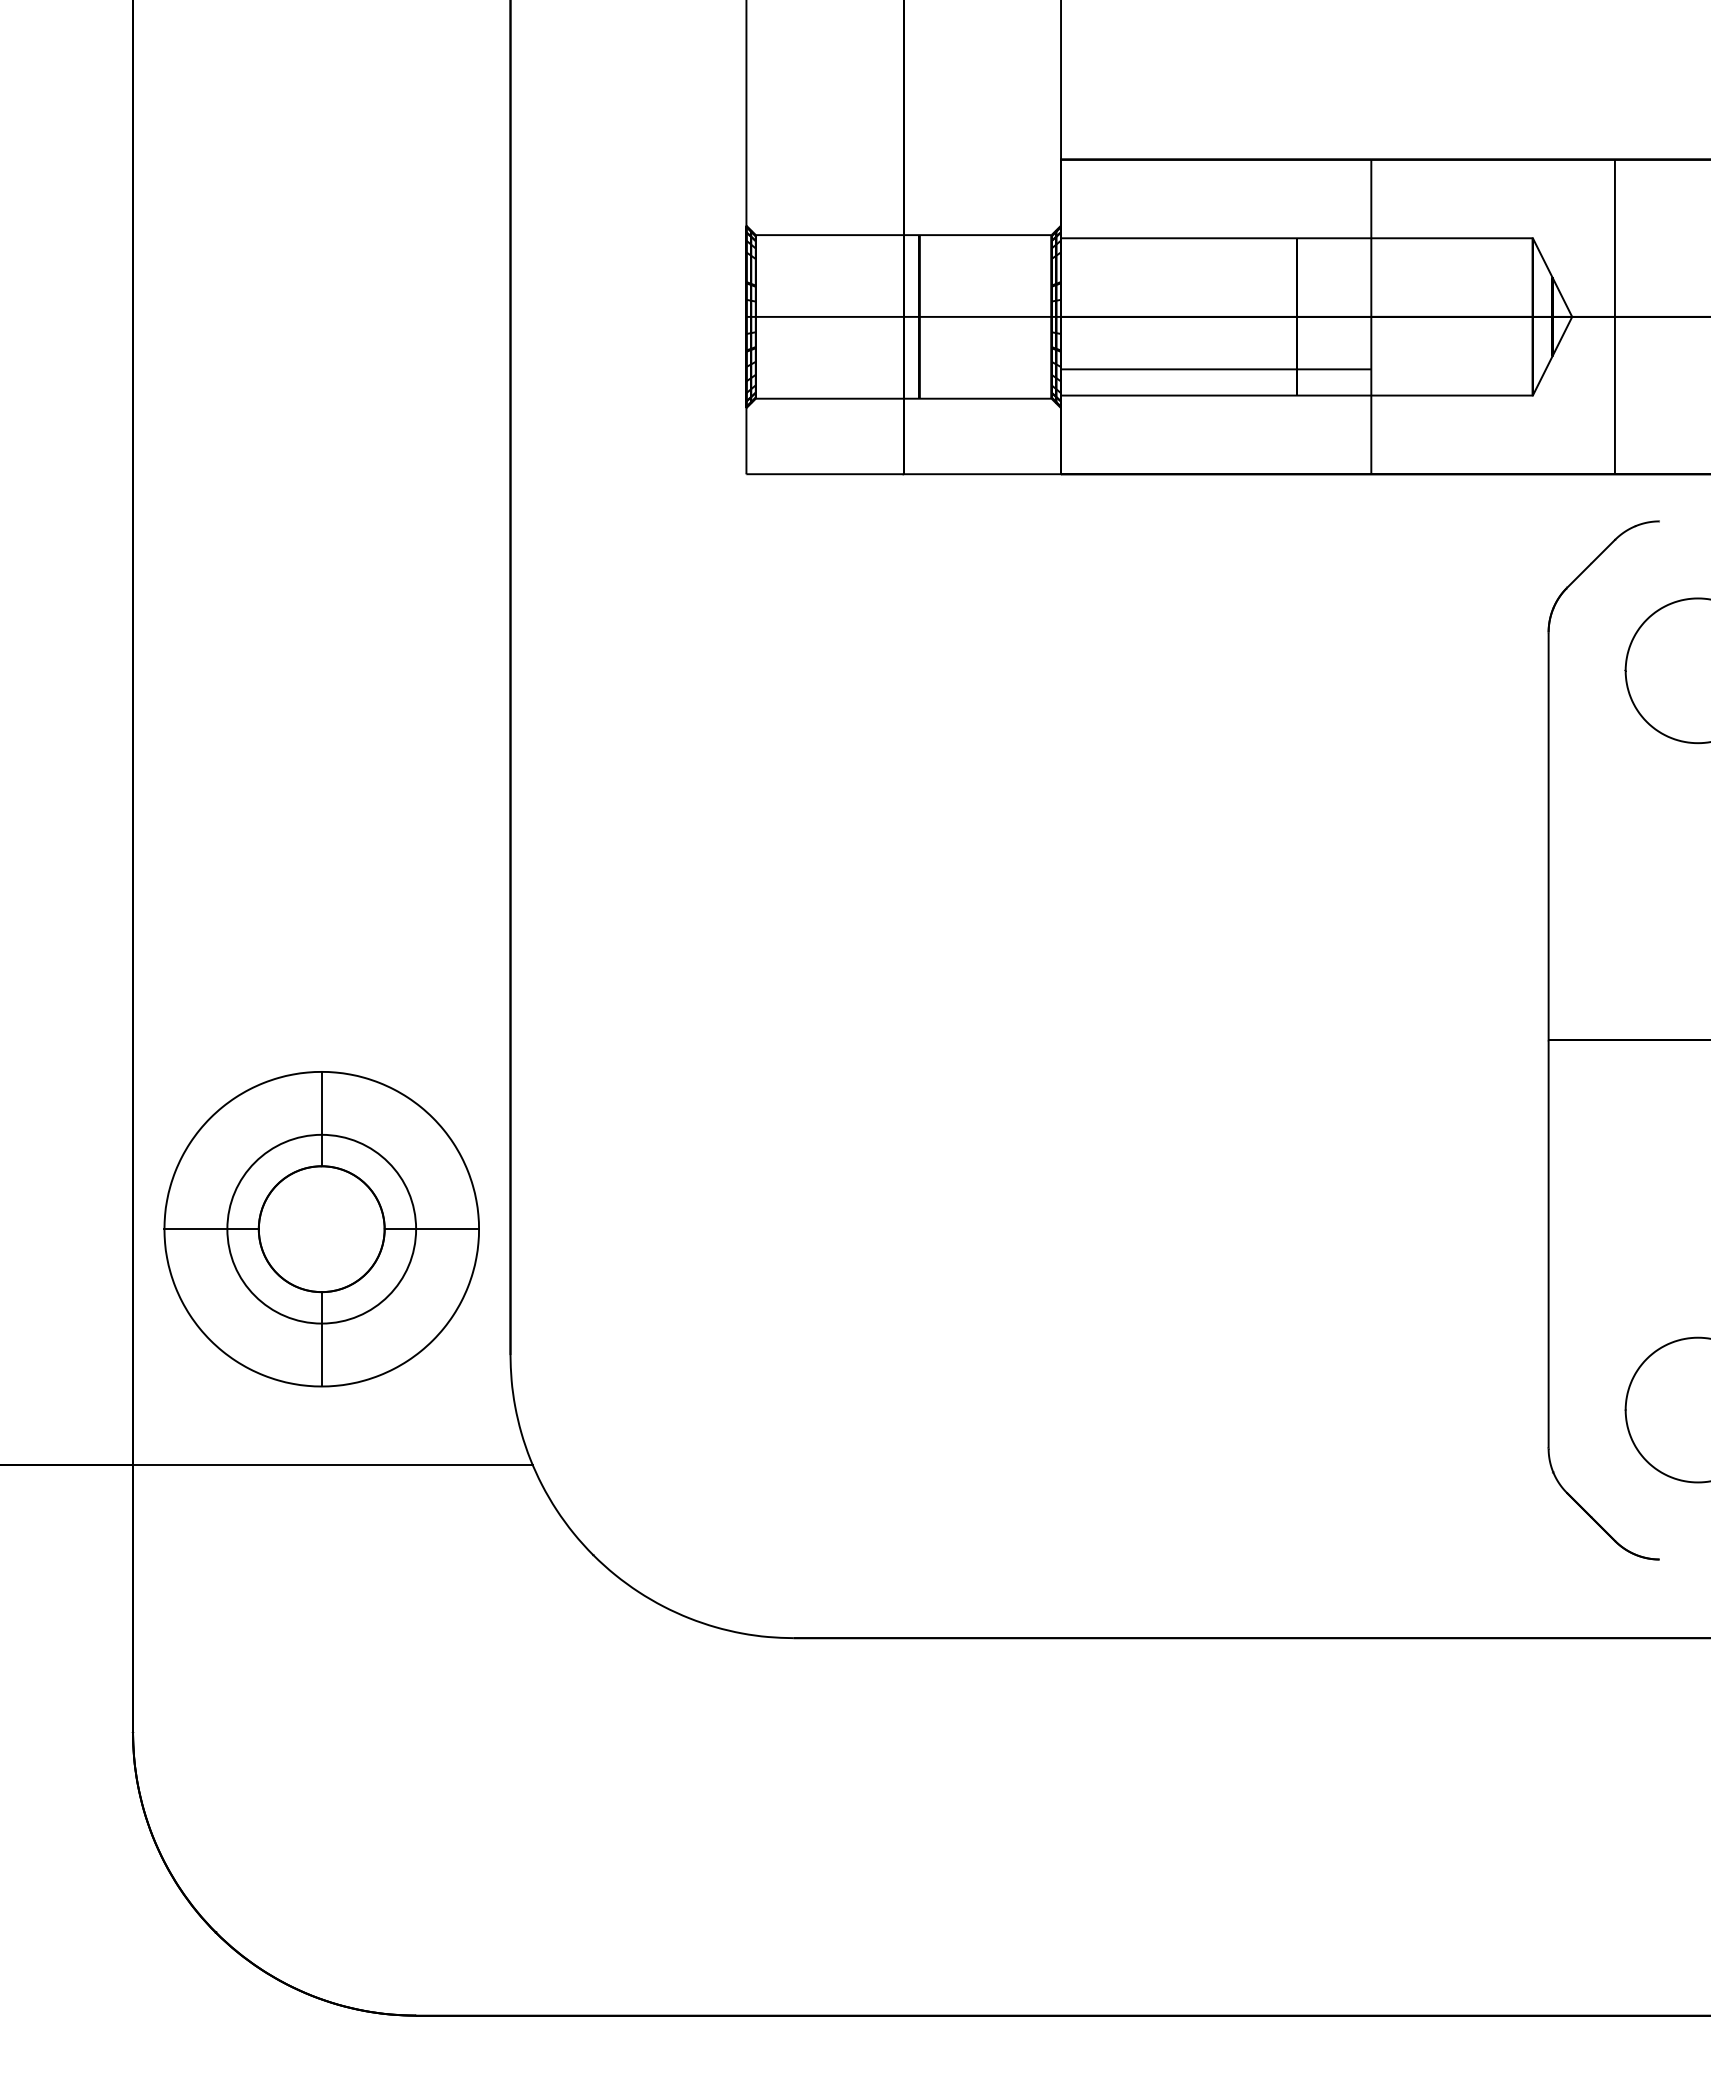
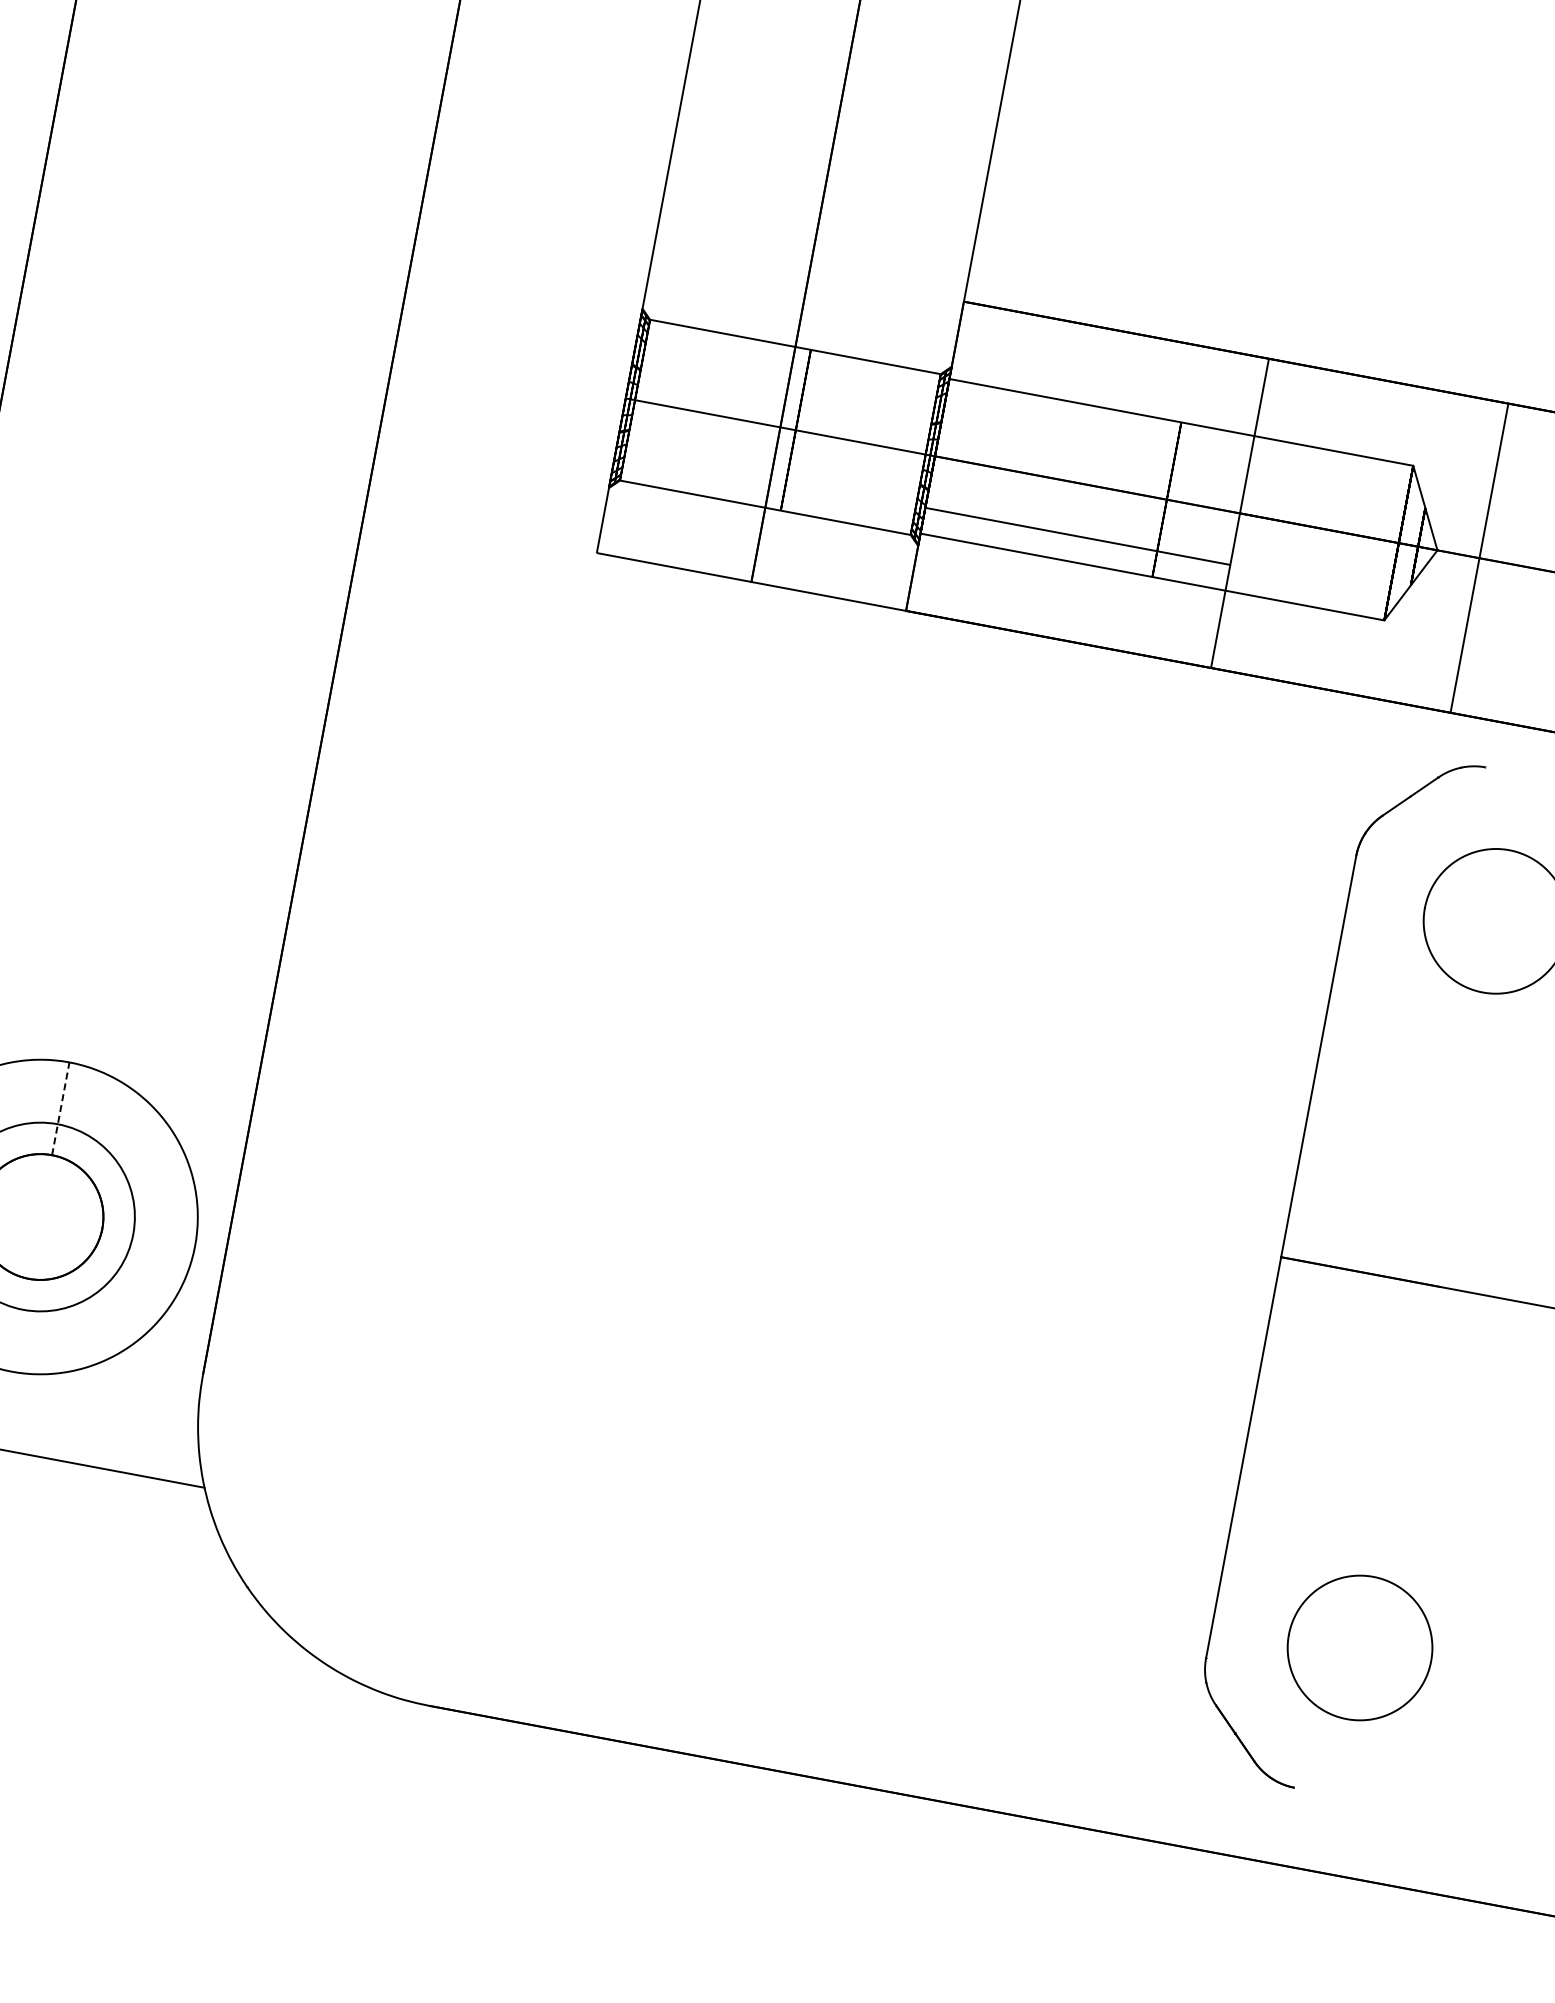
line: (321, 1118) -> (60, 1108), solid -> dashed
line: (431, 1229) -> (148, 1237), removed
line: (321, 1339) -> (19, 1325), removed

